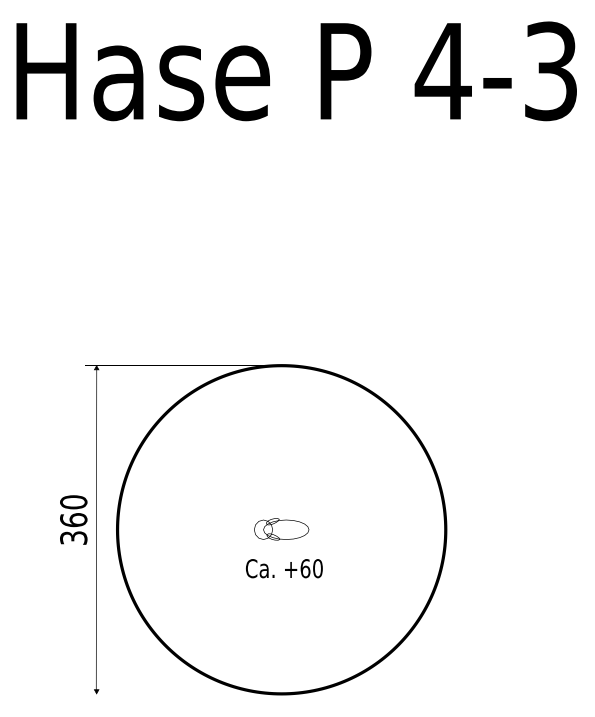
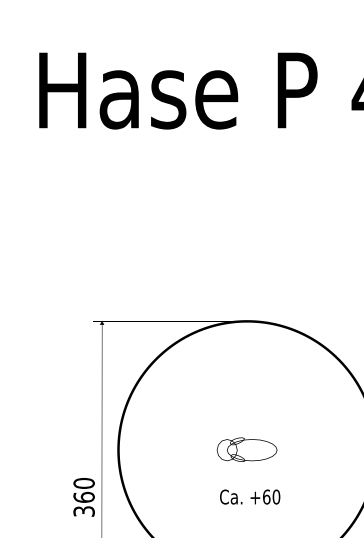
text: (73, 519) -> (83, 496), moved
part: (281, 529) -> (247, 449), size x1.4
text: (284, 568) -> (250, 496), moved

